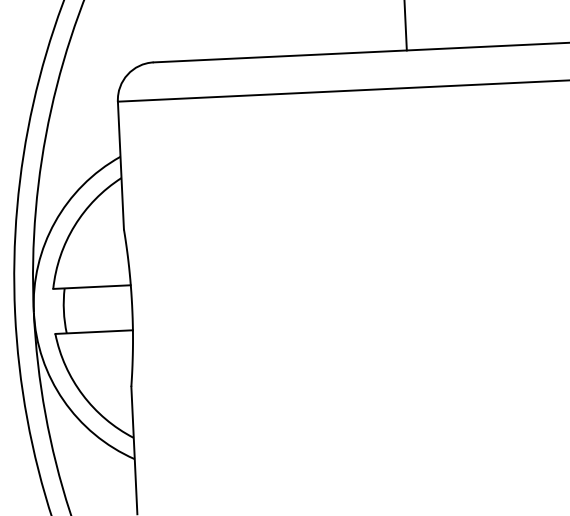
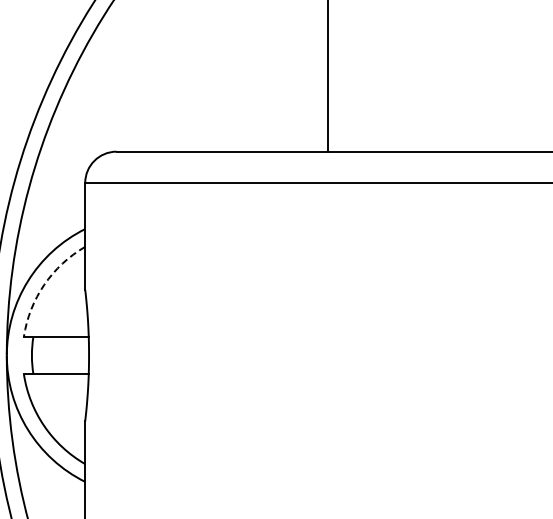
arc: (74, 225) -> (44, 284), solid -> dashed

